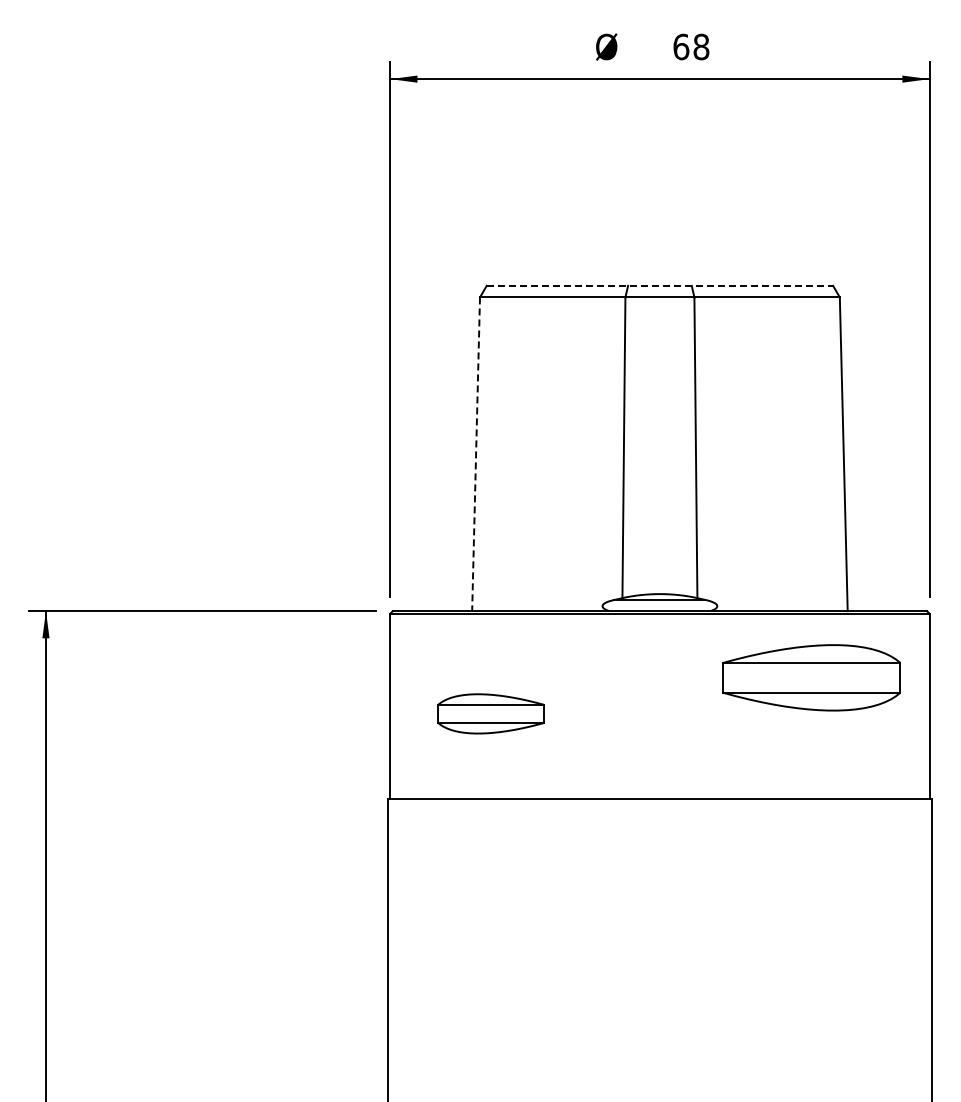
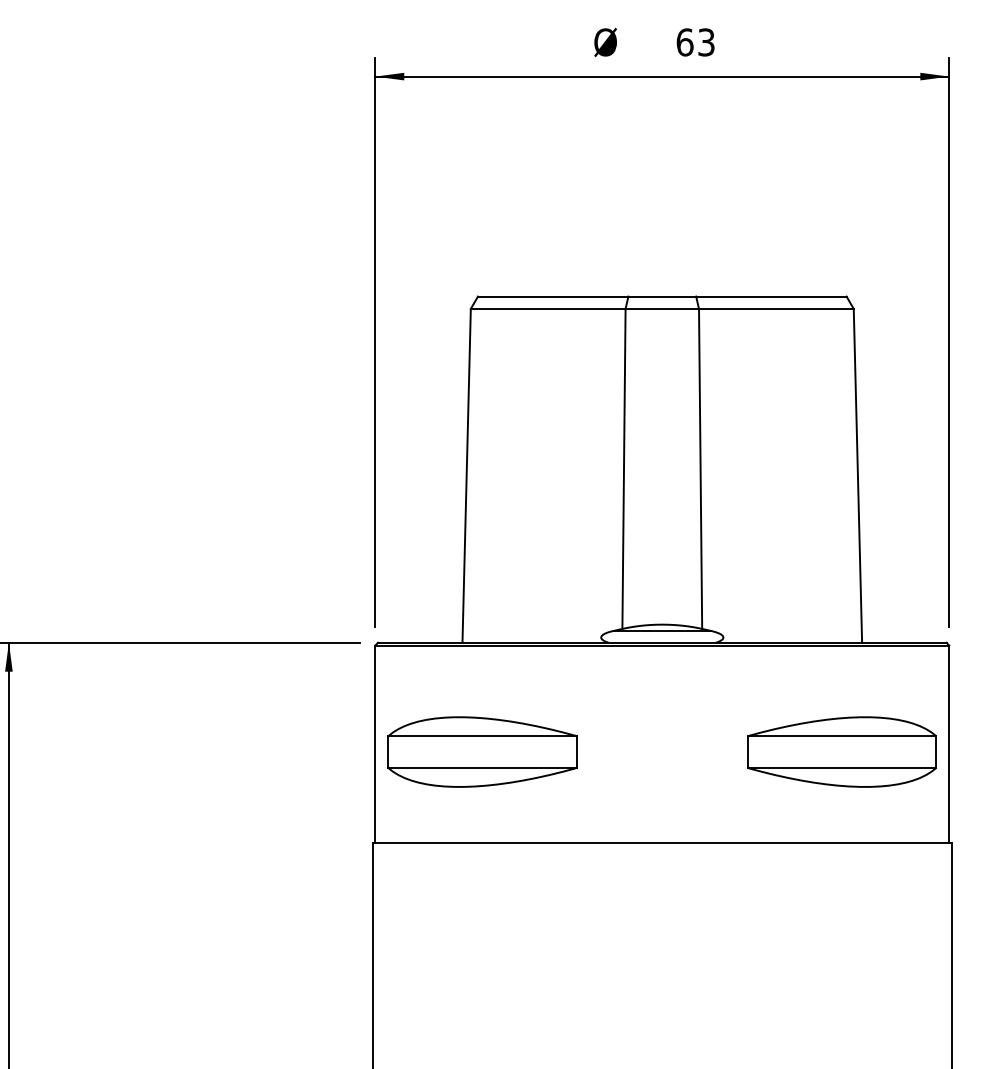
text: (701, 46) -> (706, 41), 68 -> 63
line: (660, 285) -> (662, 296), dashed -> solid
line: (476, 454) -> (467, 476), dashed -> solid
part: (811, 677) -> (841, 751), moved
part: (491, 713) -> (483, 751), size x1.67

